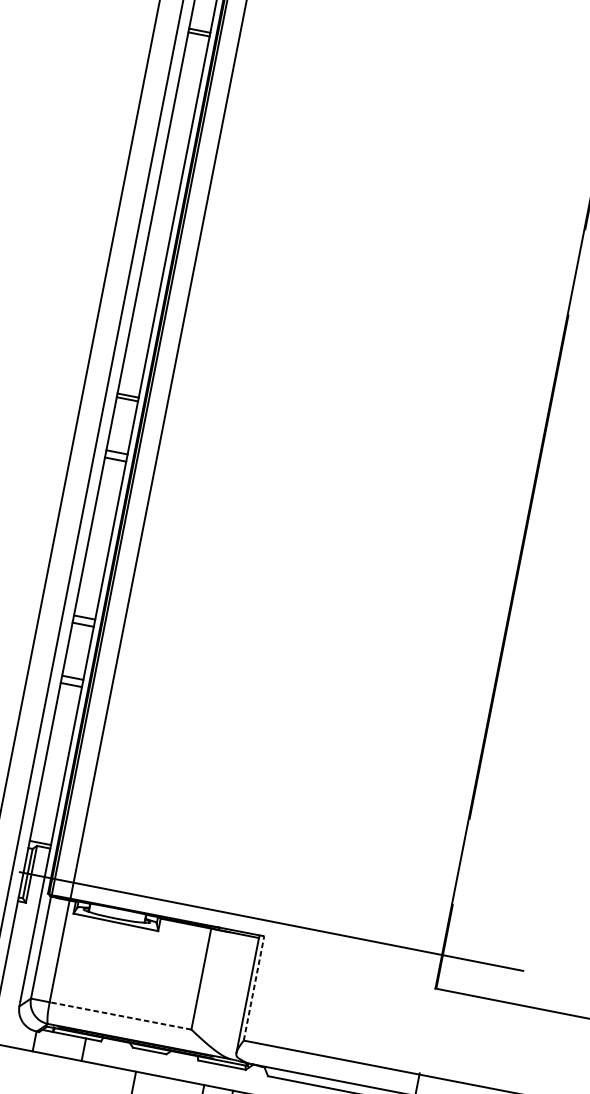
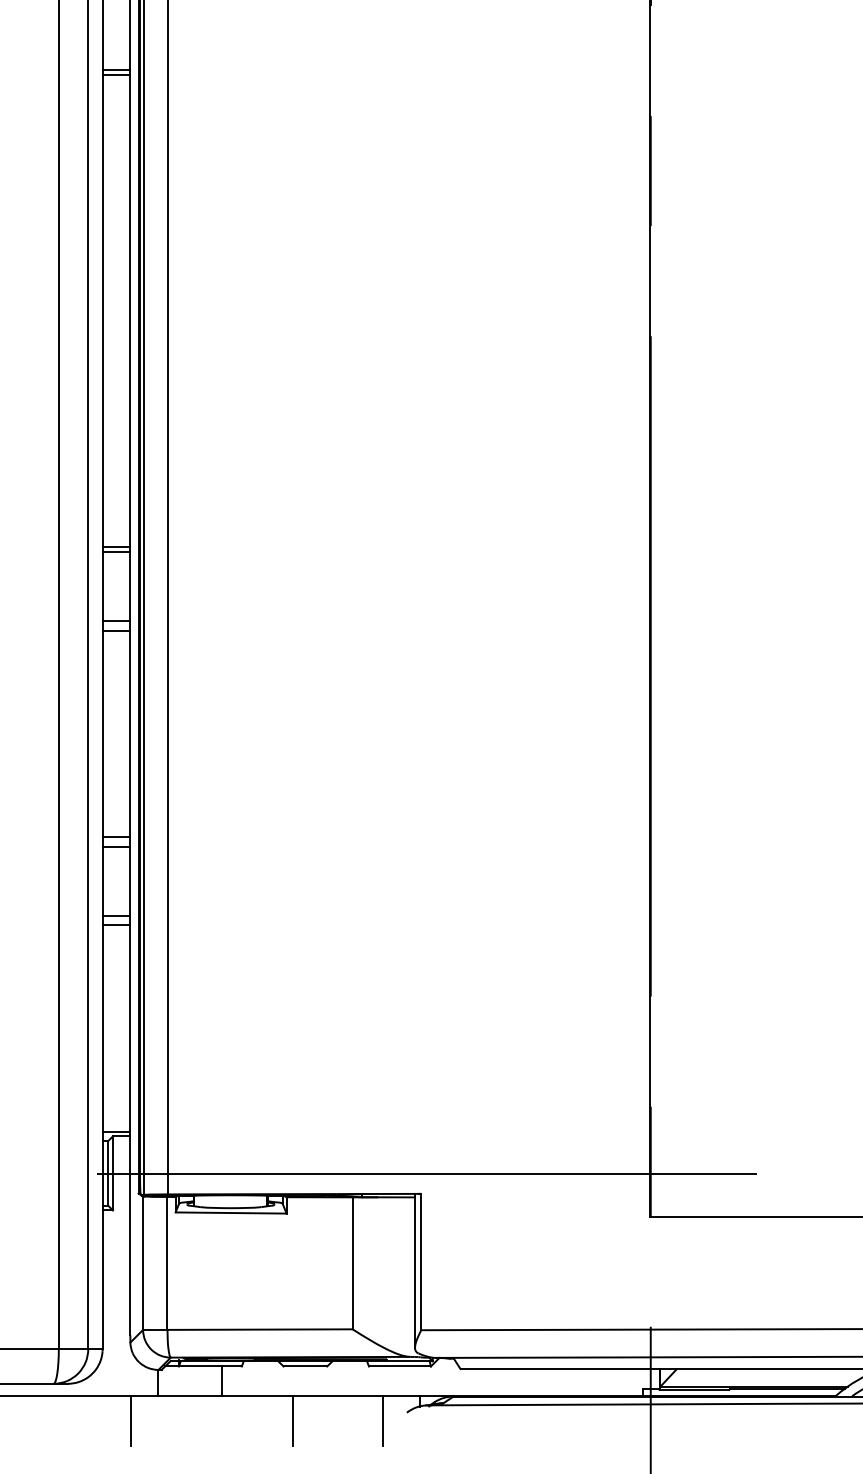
line: (254, 988) -> (421, 1261), dashed -> solid
line: (120, 1015) -> (260, 1329), dashed -> solid
line: (8, 1066) -> (131, 1420), added

